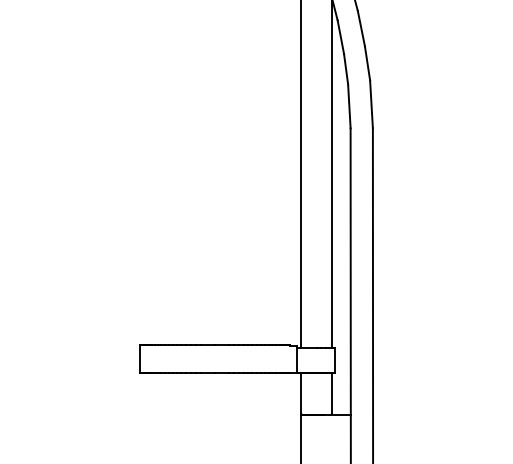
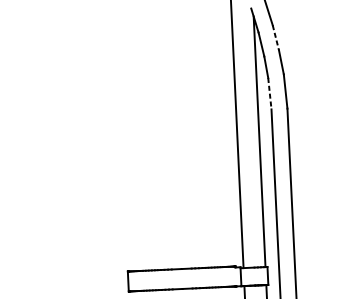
line: (361, 29) -> (275, 38), solid -> dashed
line: (349, 106) -> (269, 93), solid -> dashed

